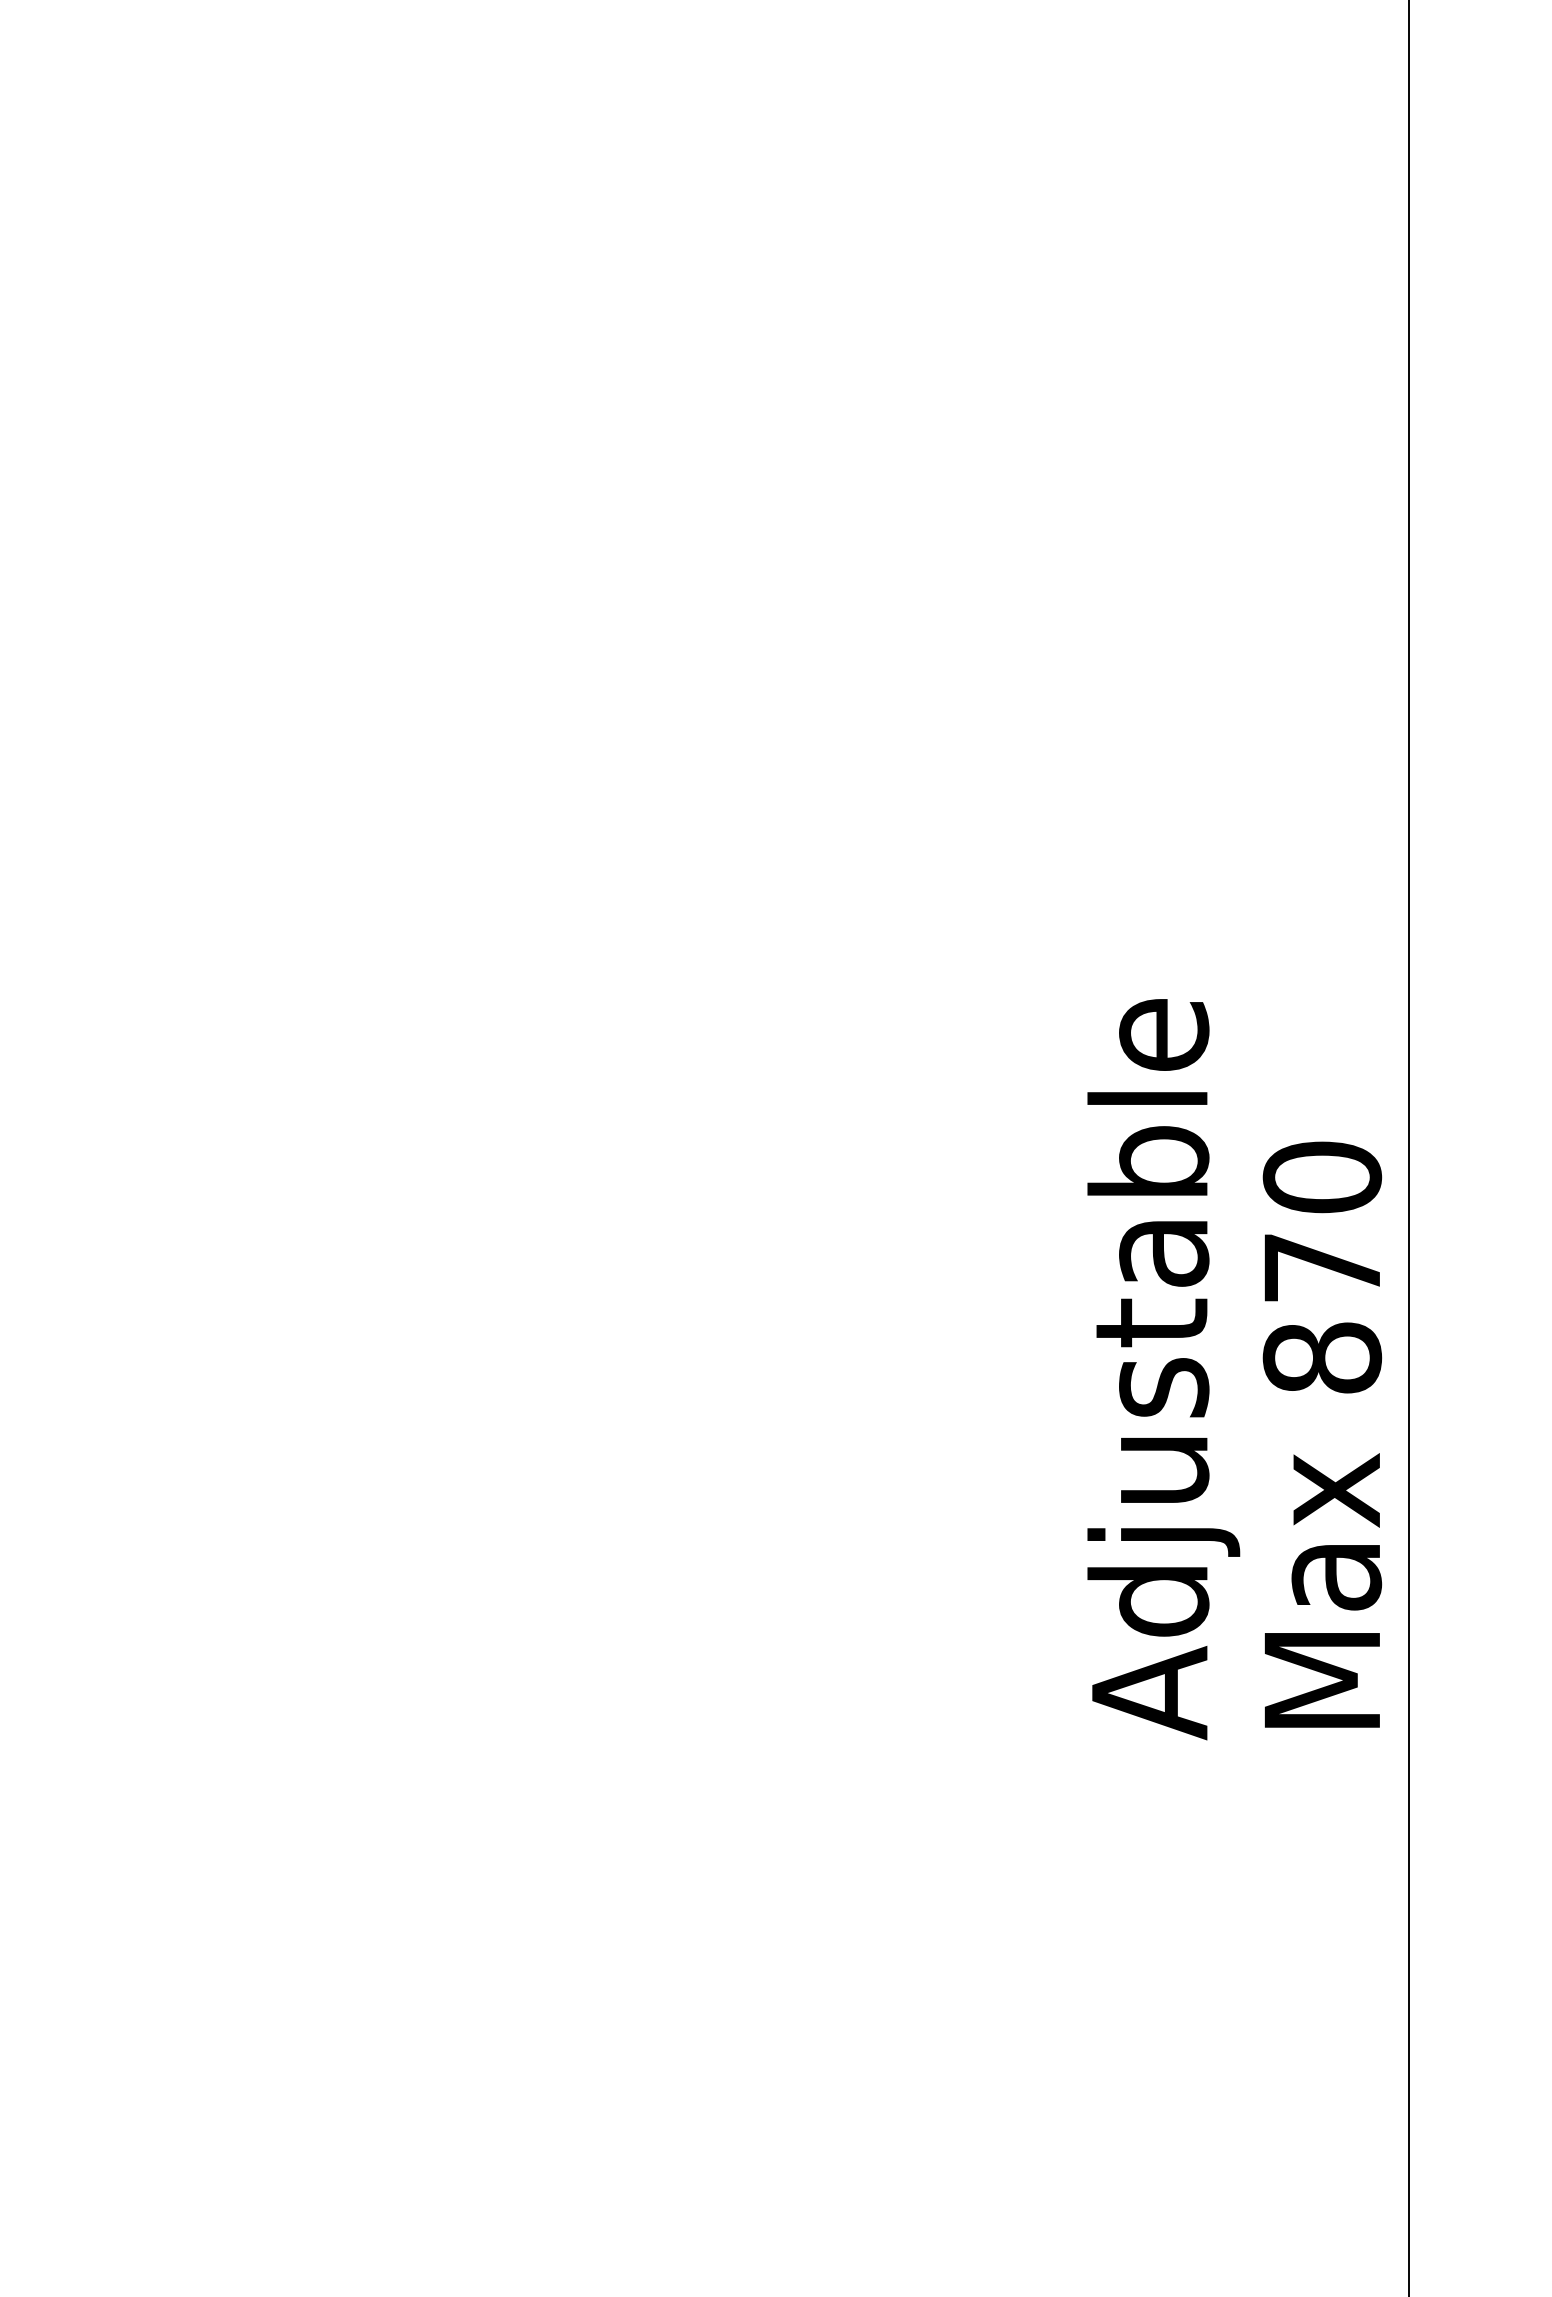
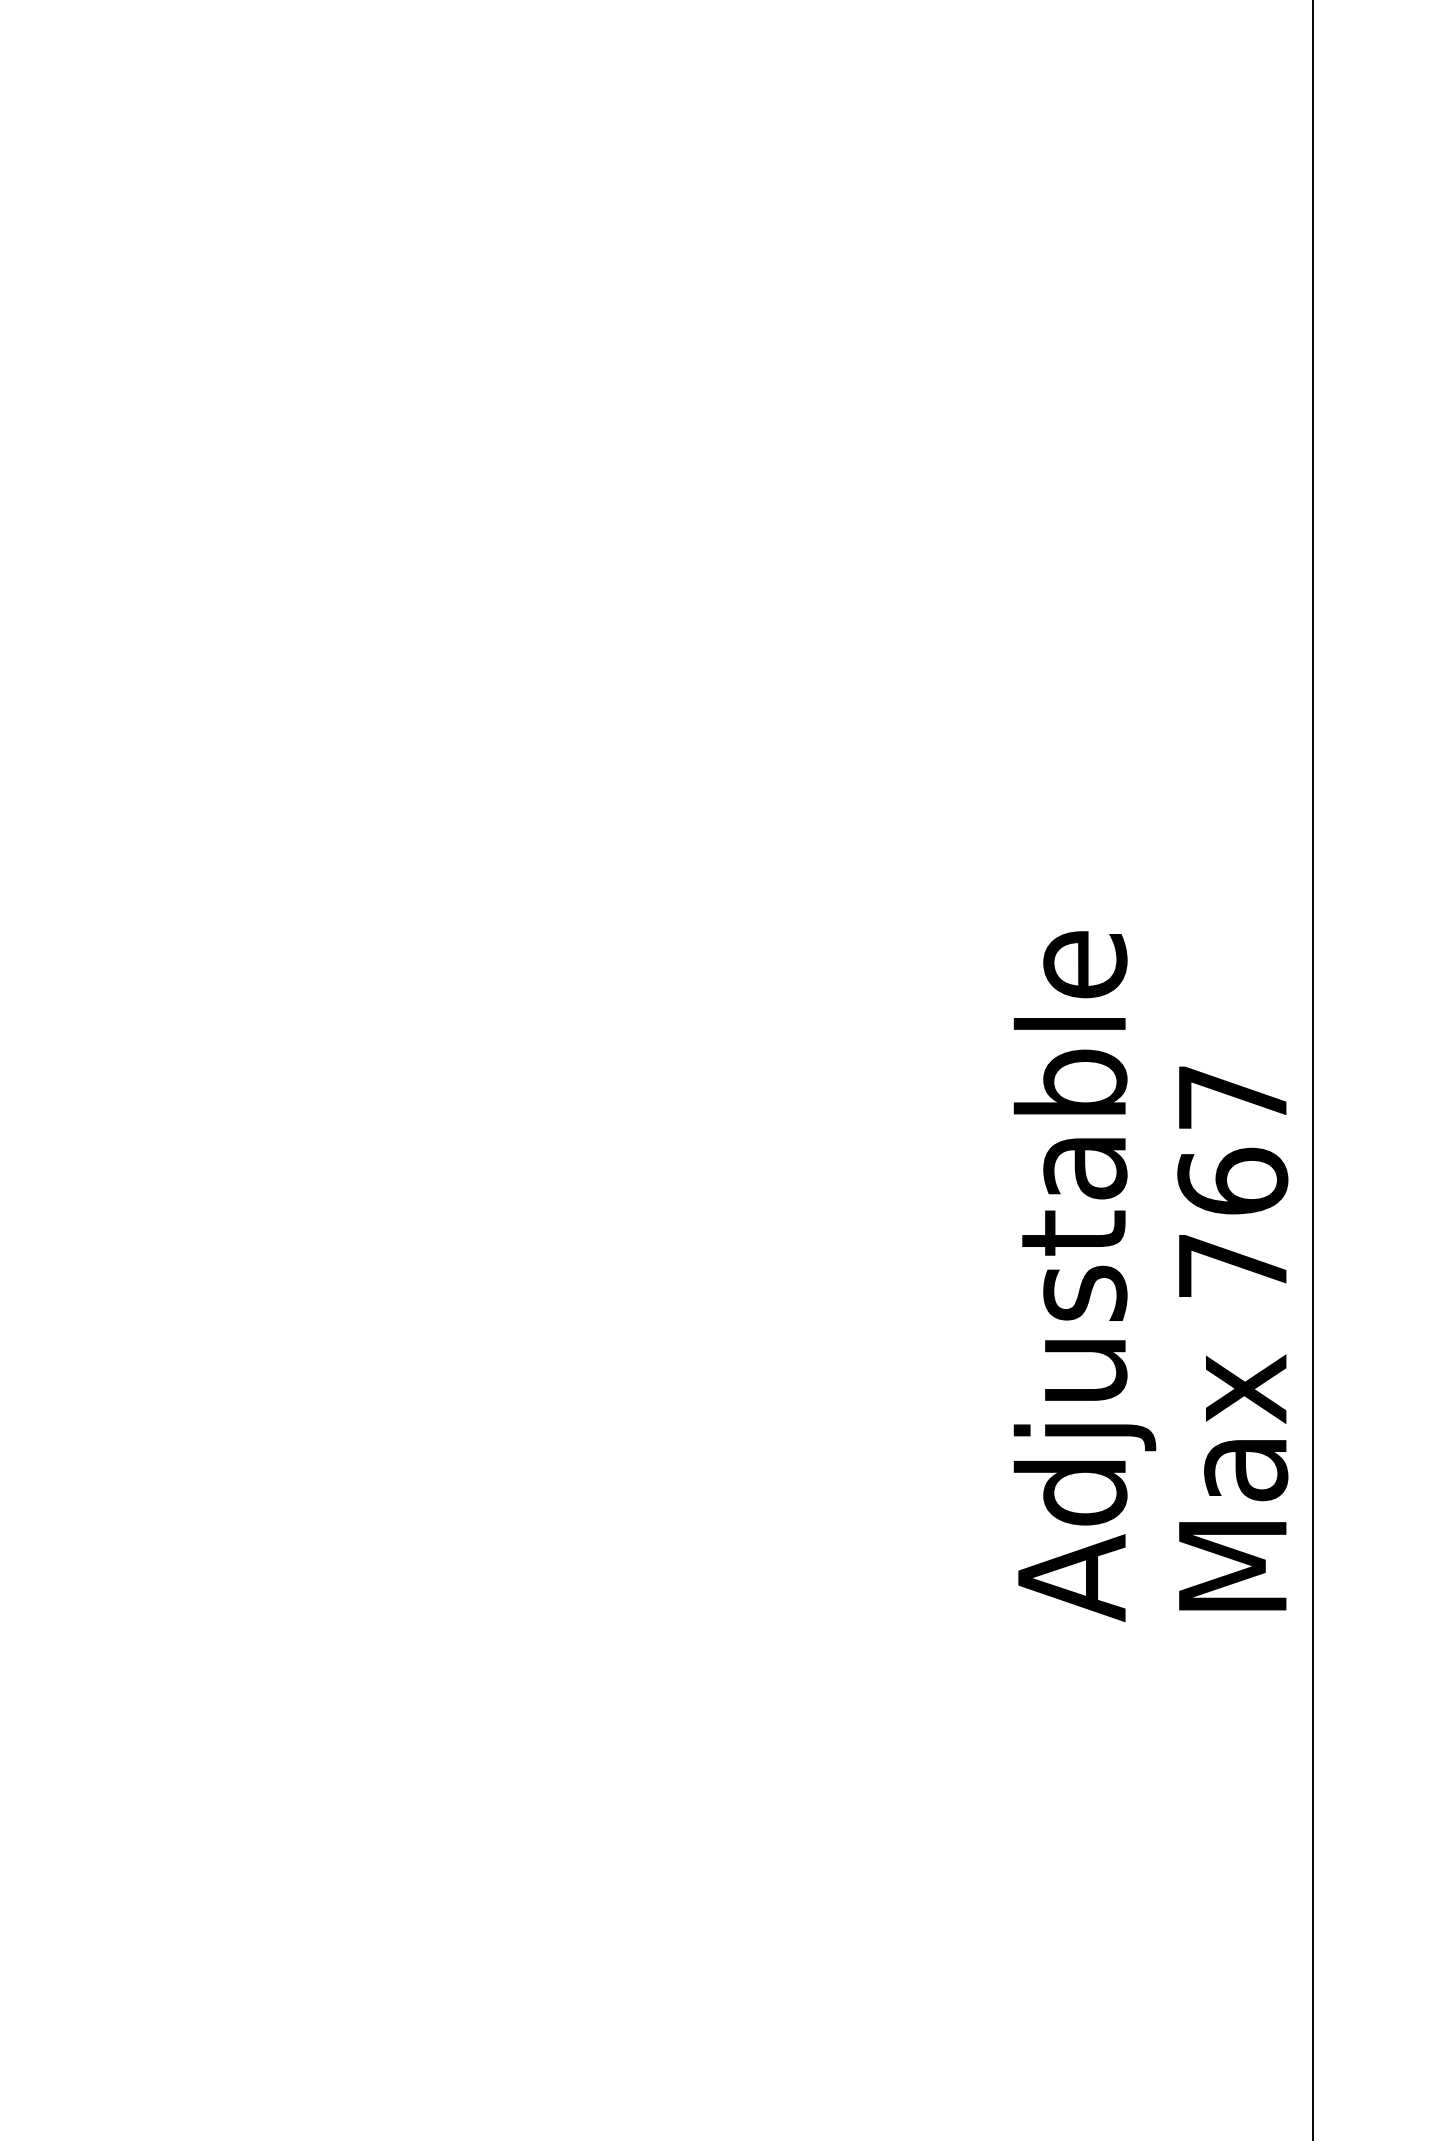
text: (1322, 1267) -> (1232, 1181), 870 -> 767

